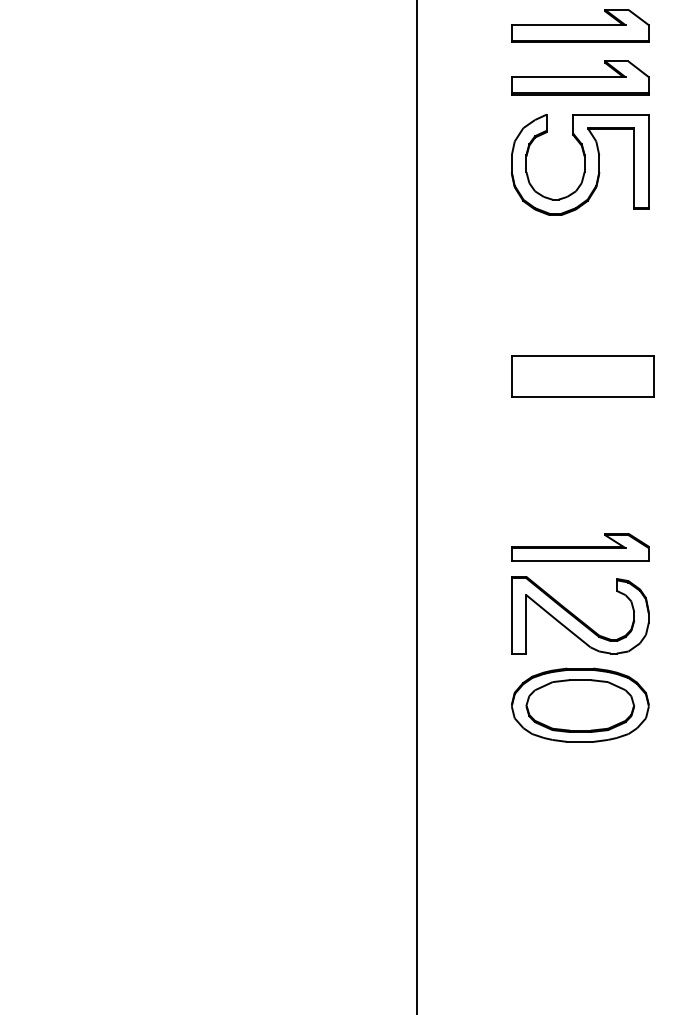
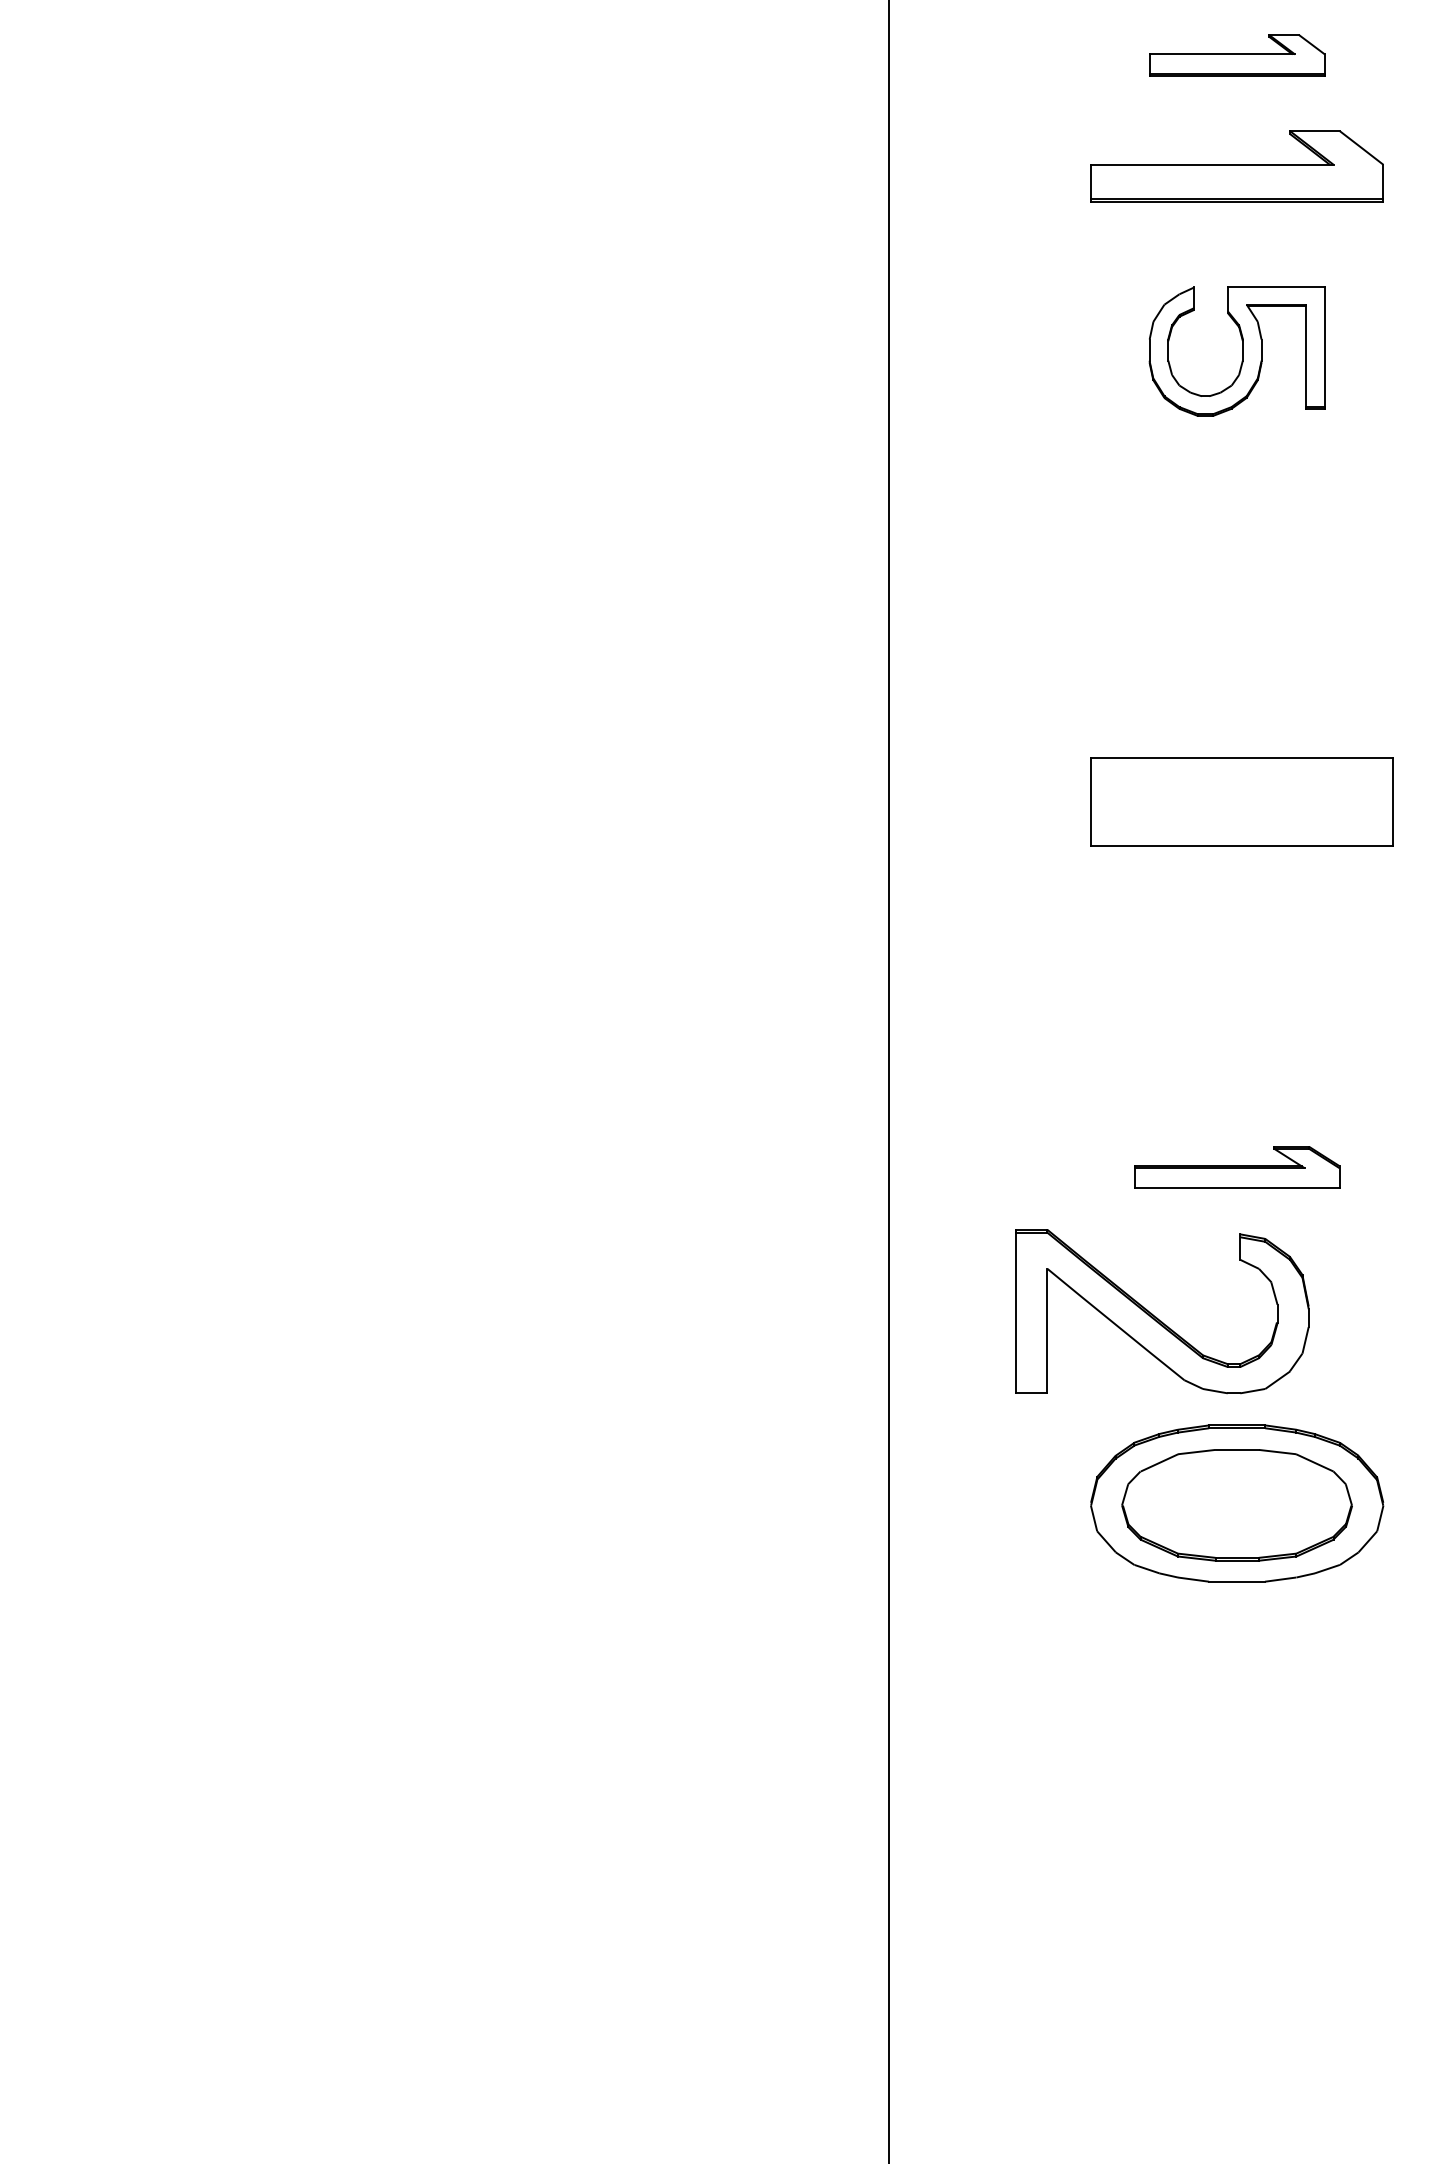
part: (580, 25) -> (1237, 54), size x0.6
part: (580, 164) -> (1237, 350), size x0.6
part: (580, 547) -> (1237, 1167), size x0.7
part: (580, 615) -> (1162, 1312), moved

